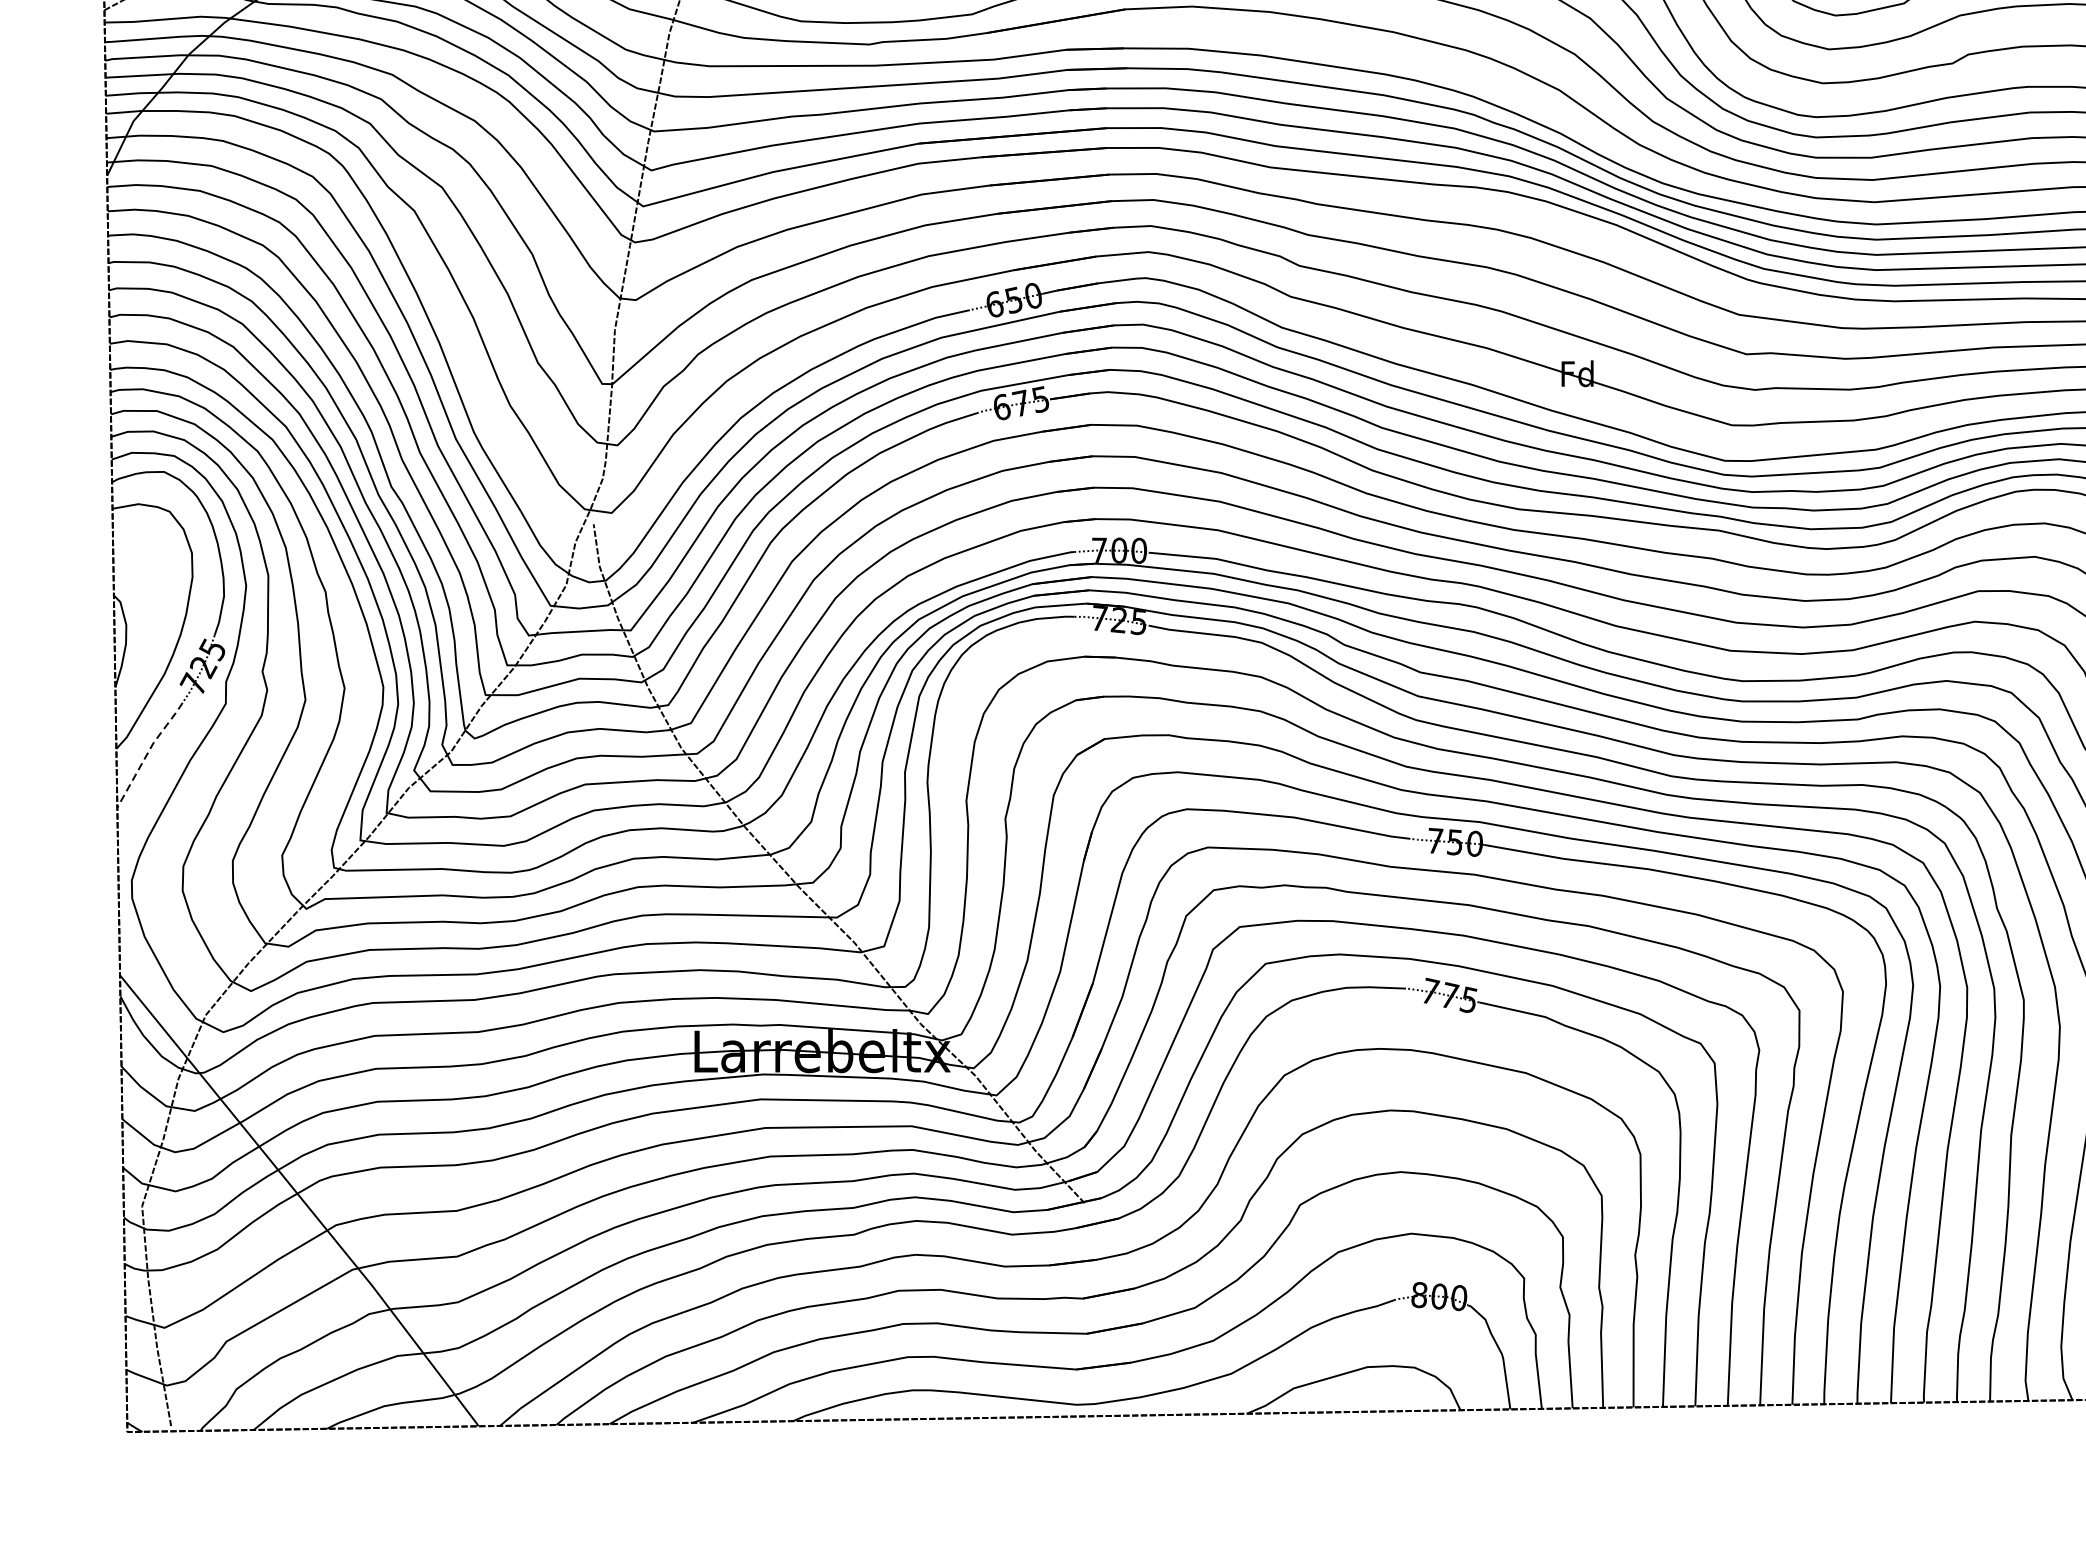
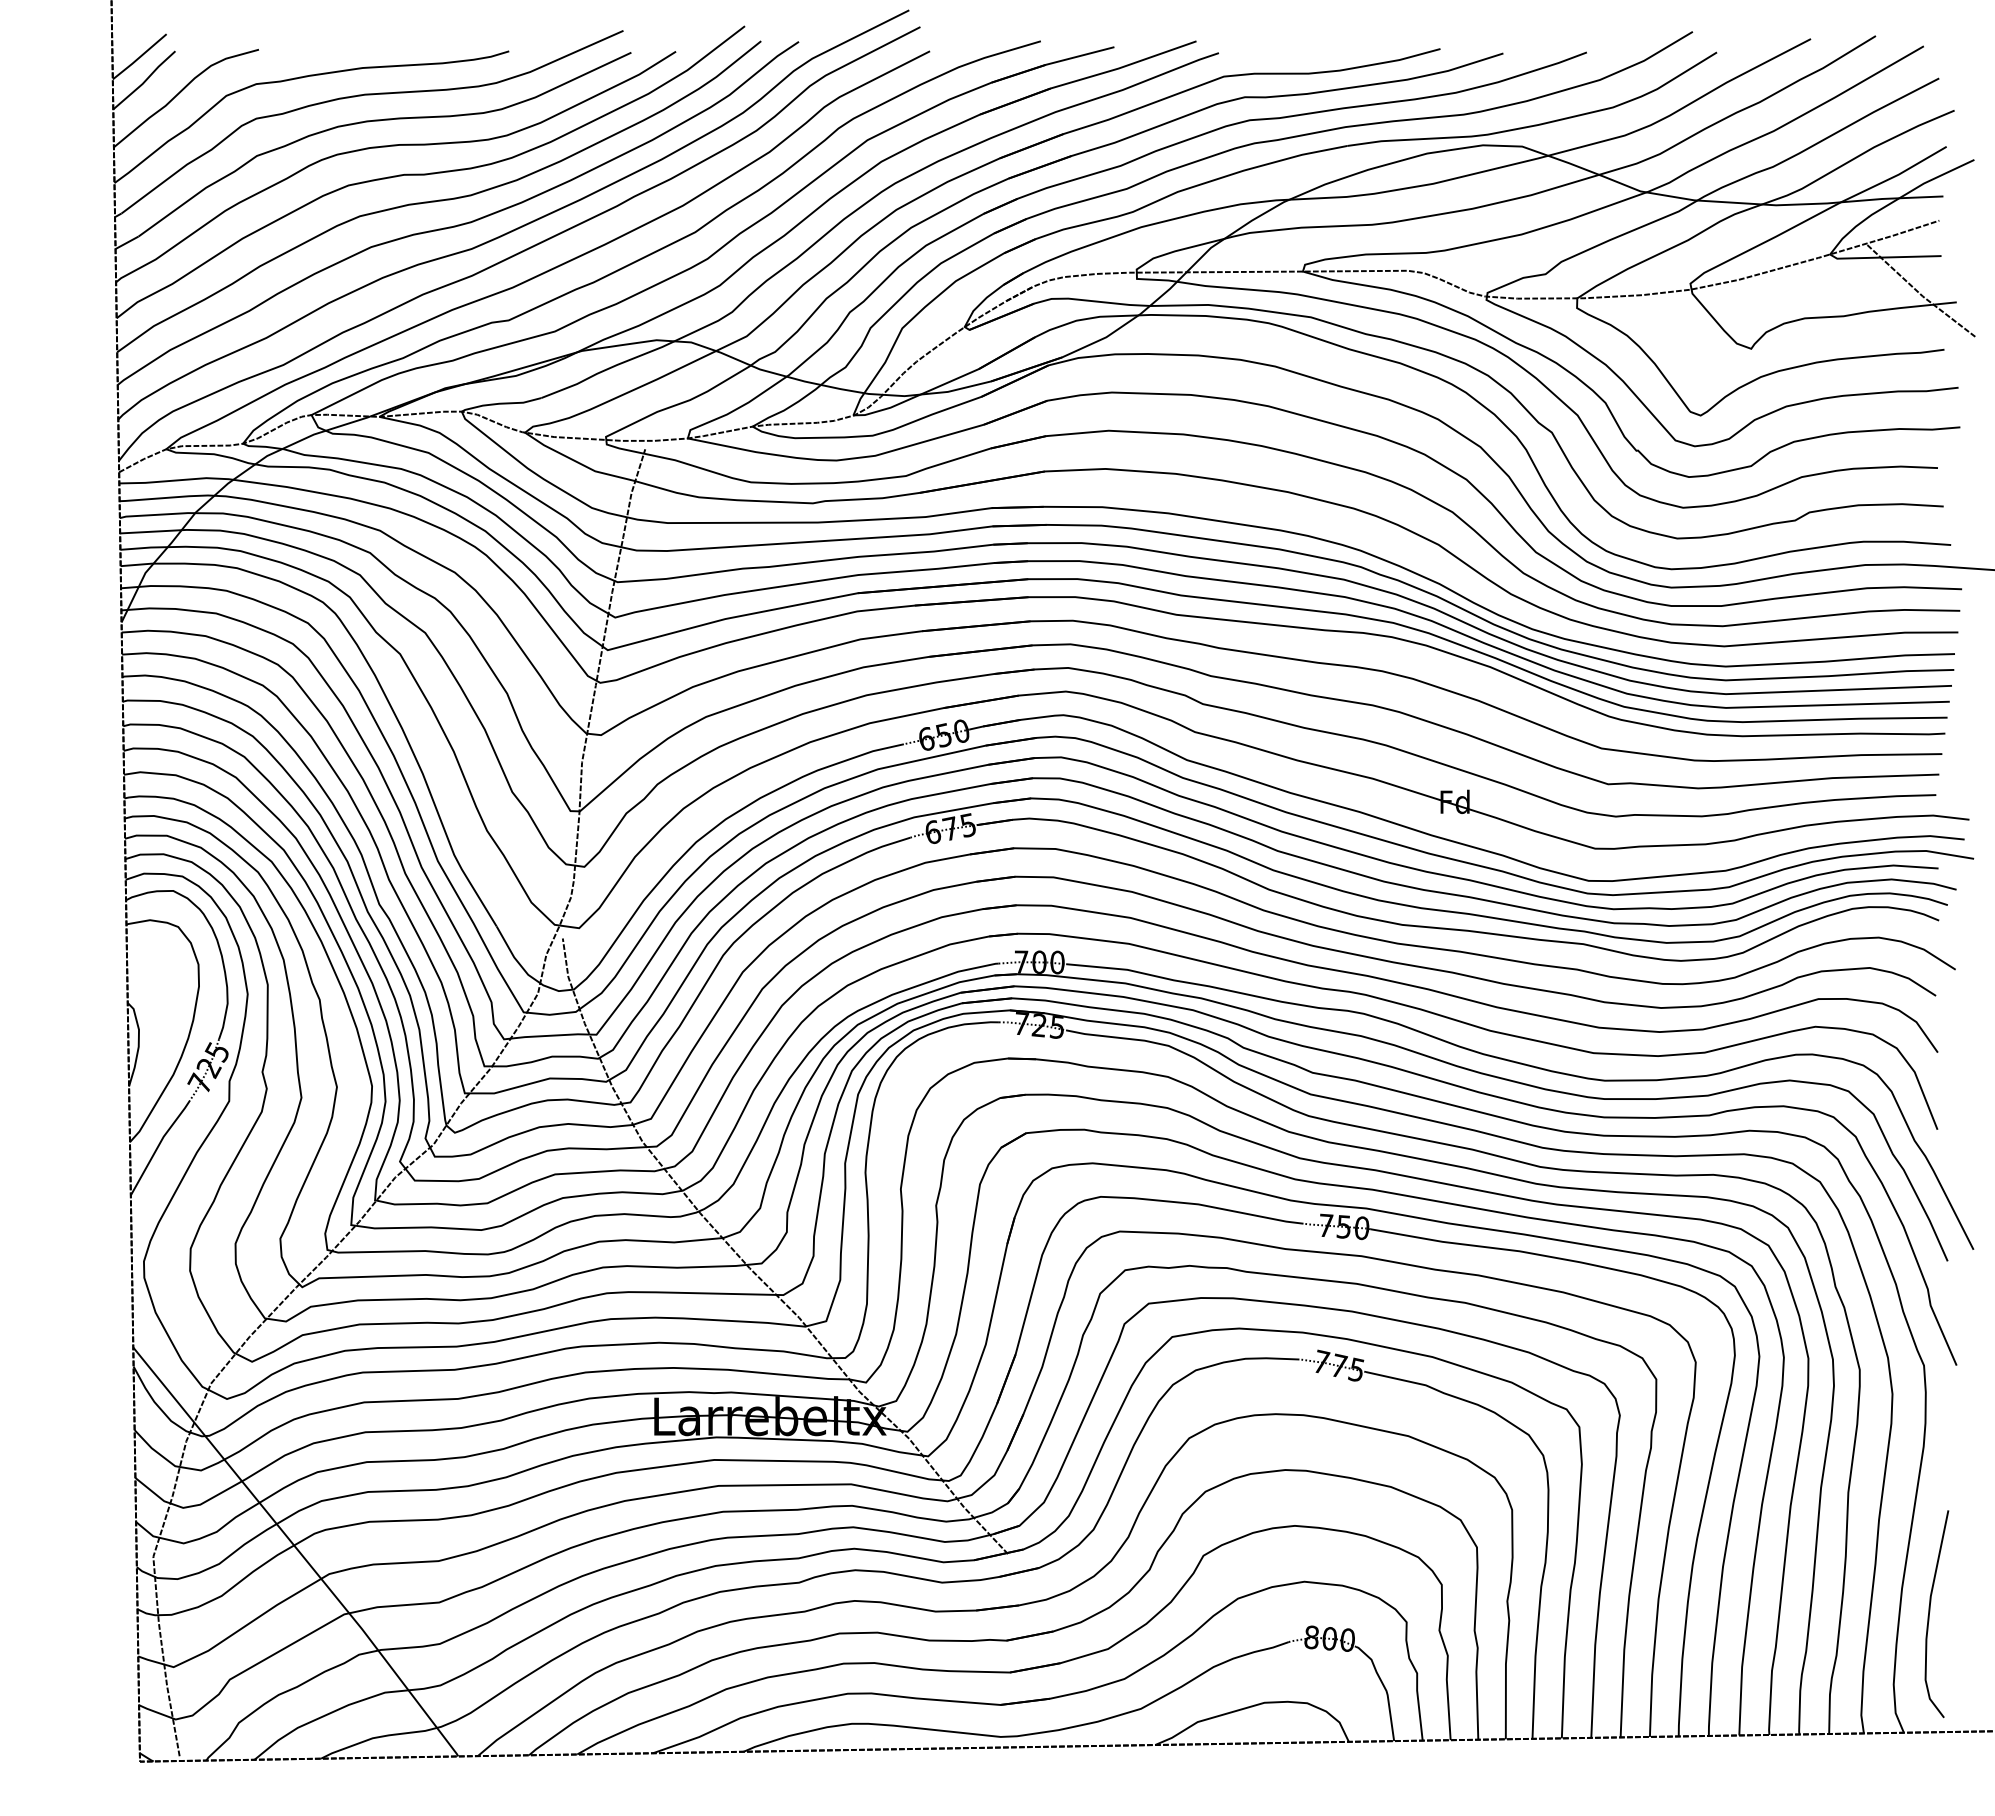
line: (147, 752) -> (158, 1145), dashed -> solid

